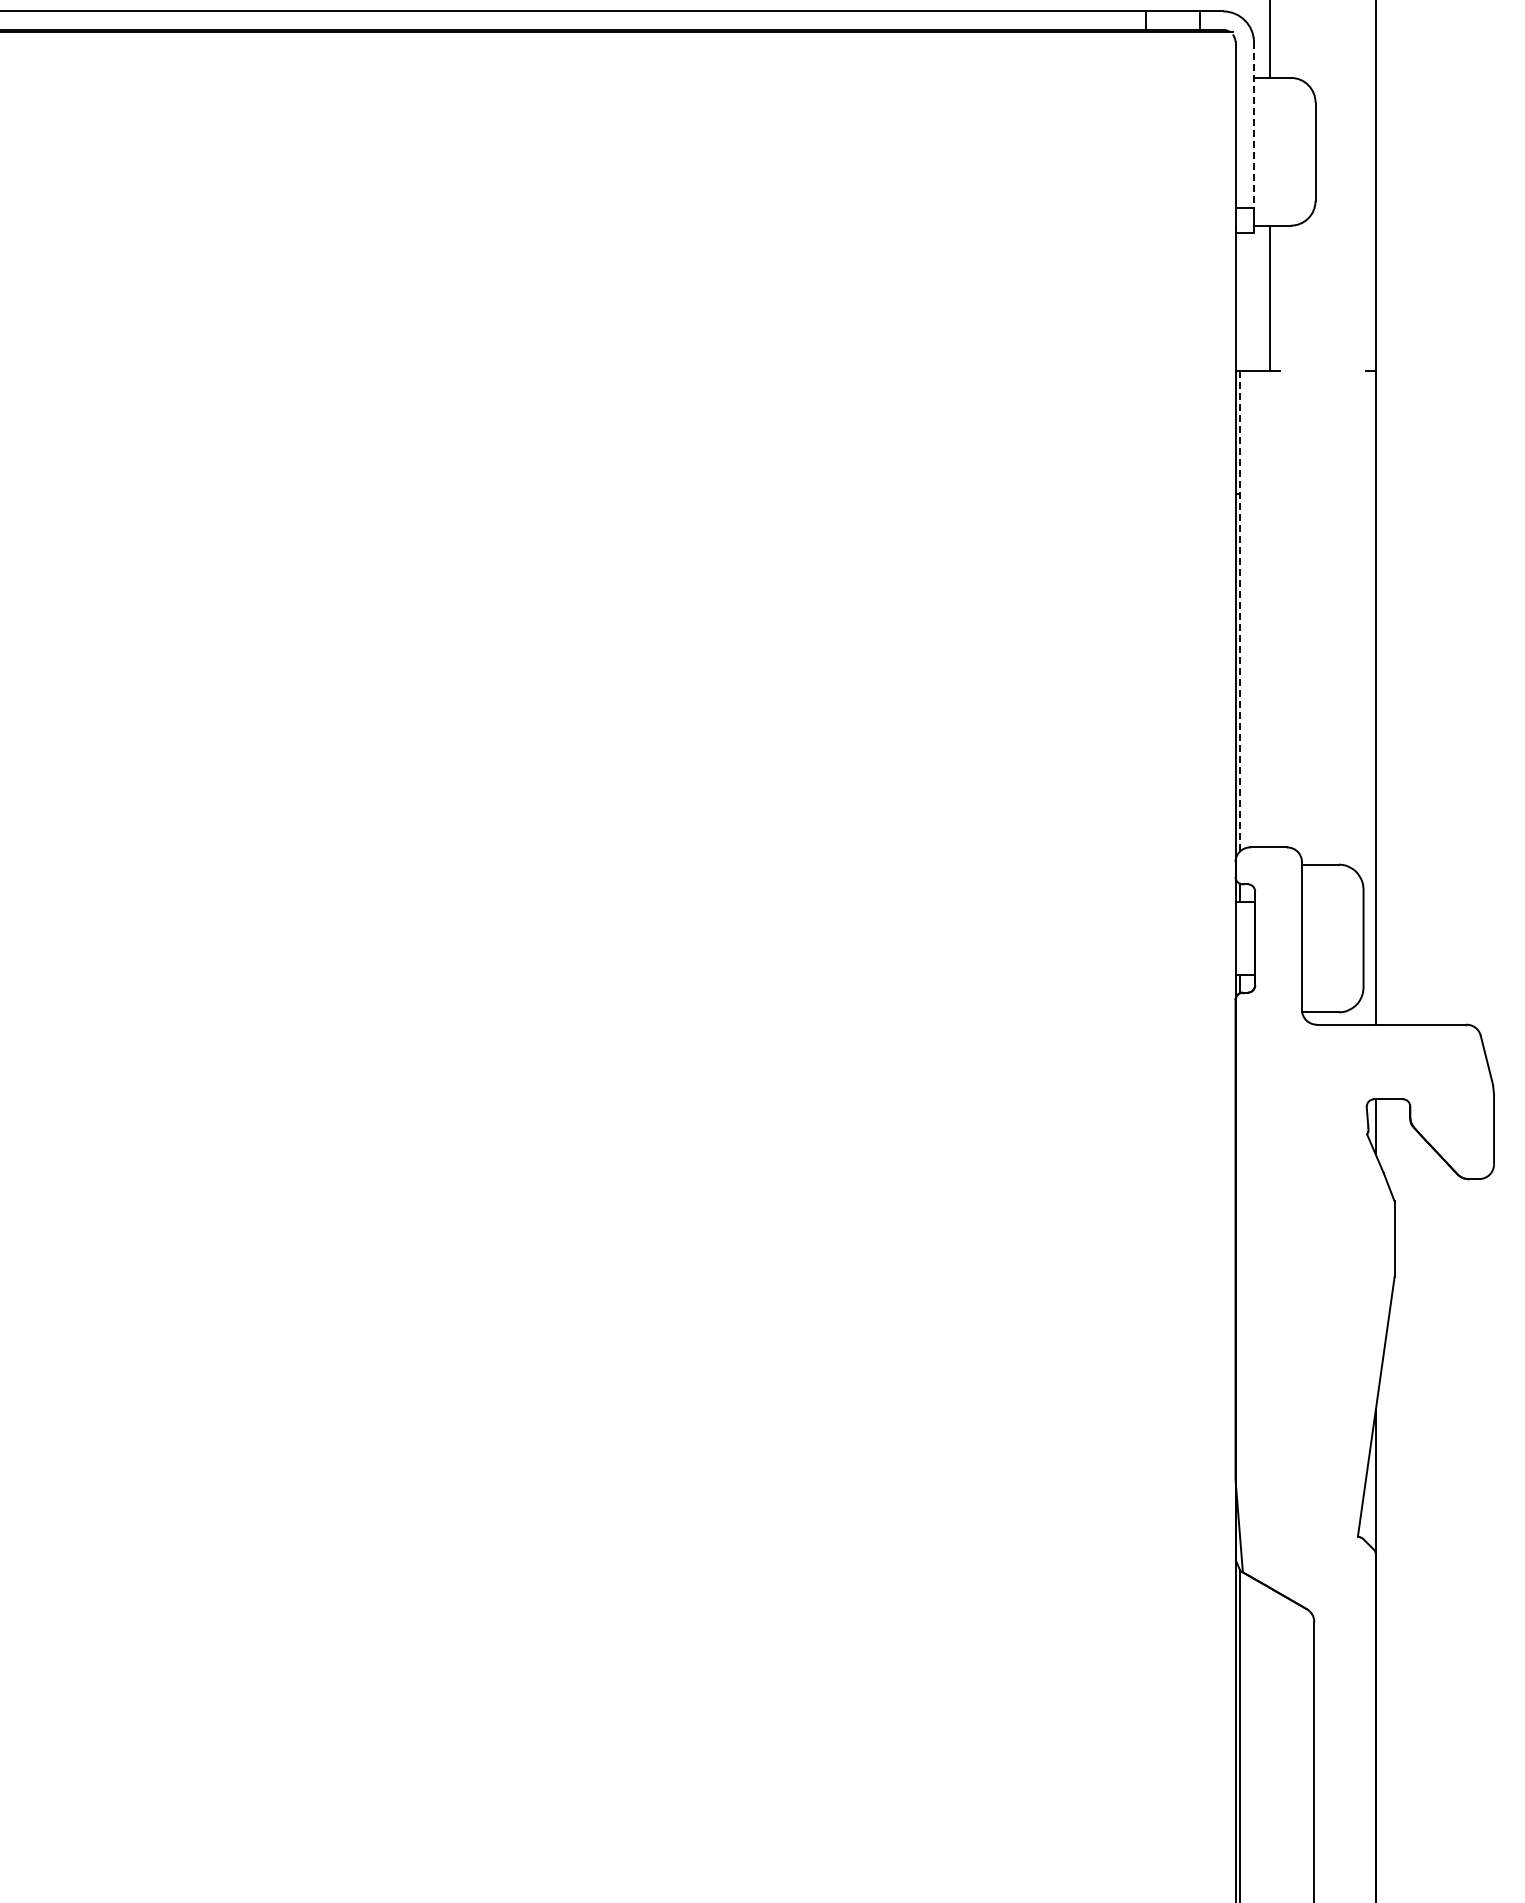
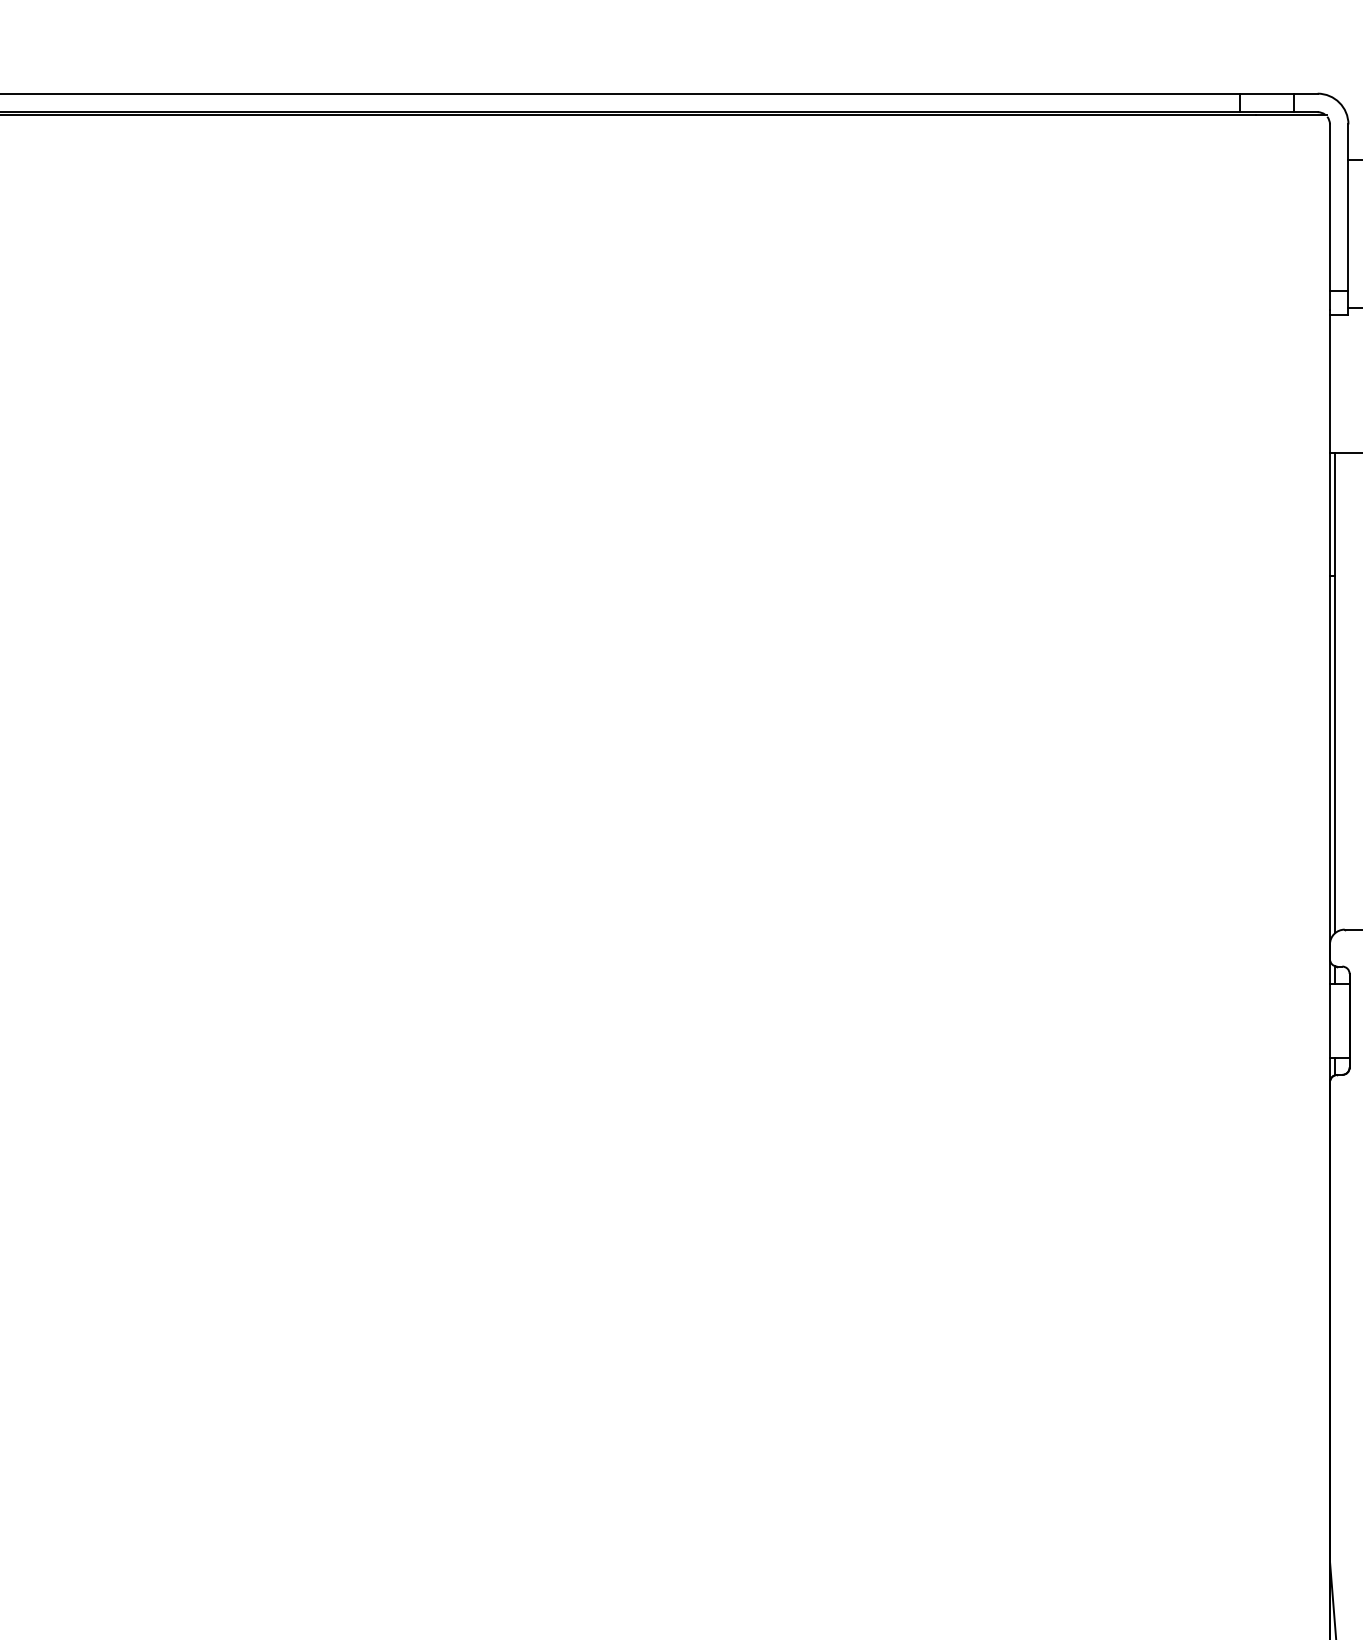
line: (1253, 125) -> (1347, 207), dashed -> solid
line: (1240, 611) -> (1334, 693), dashed -> solid

